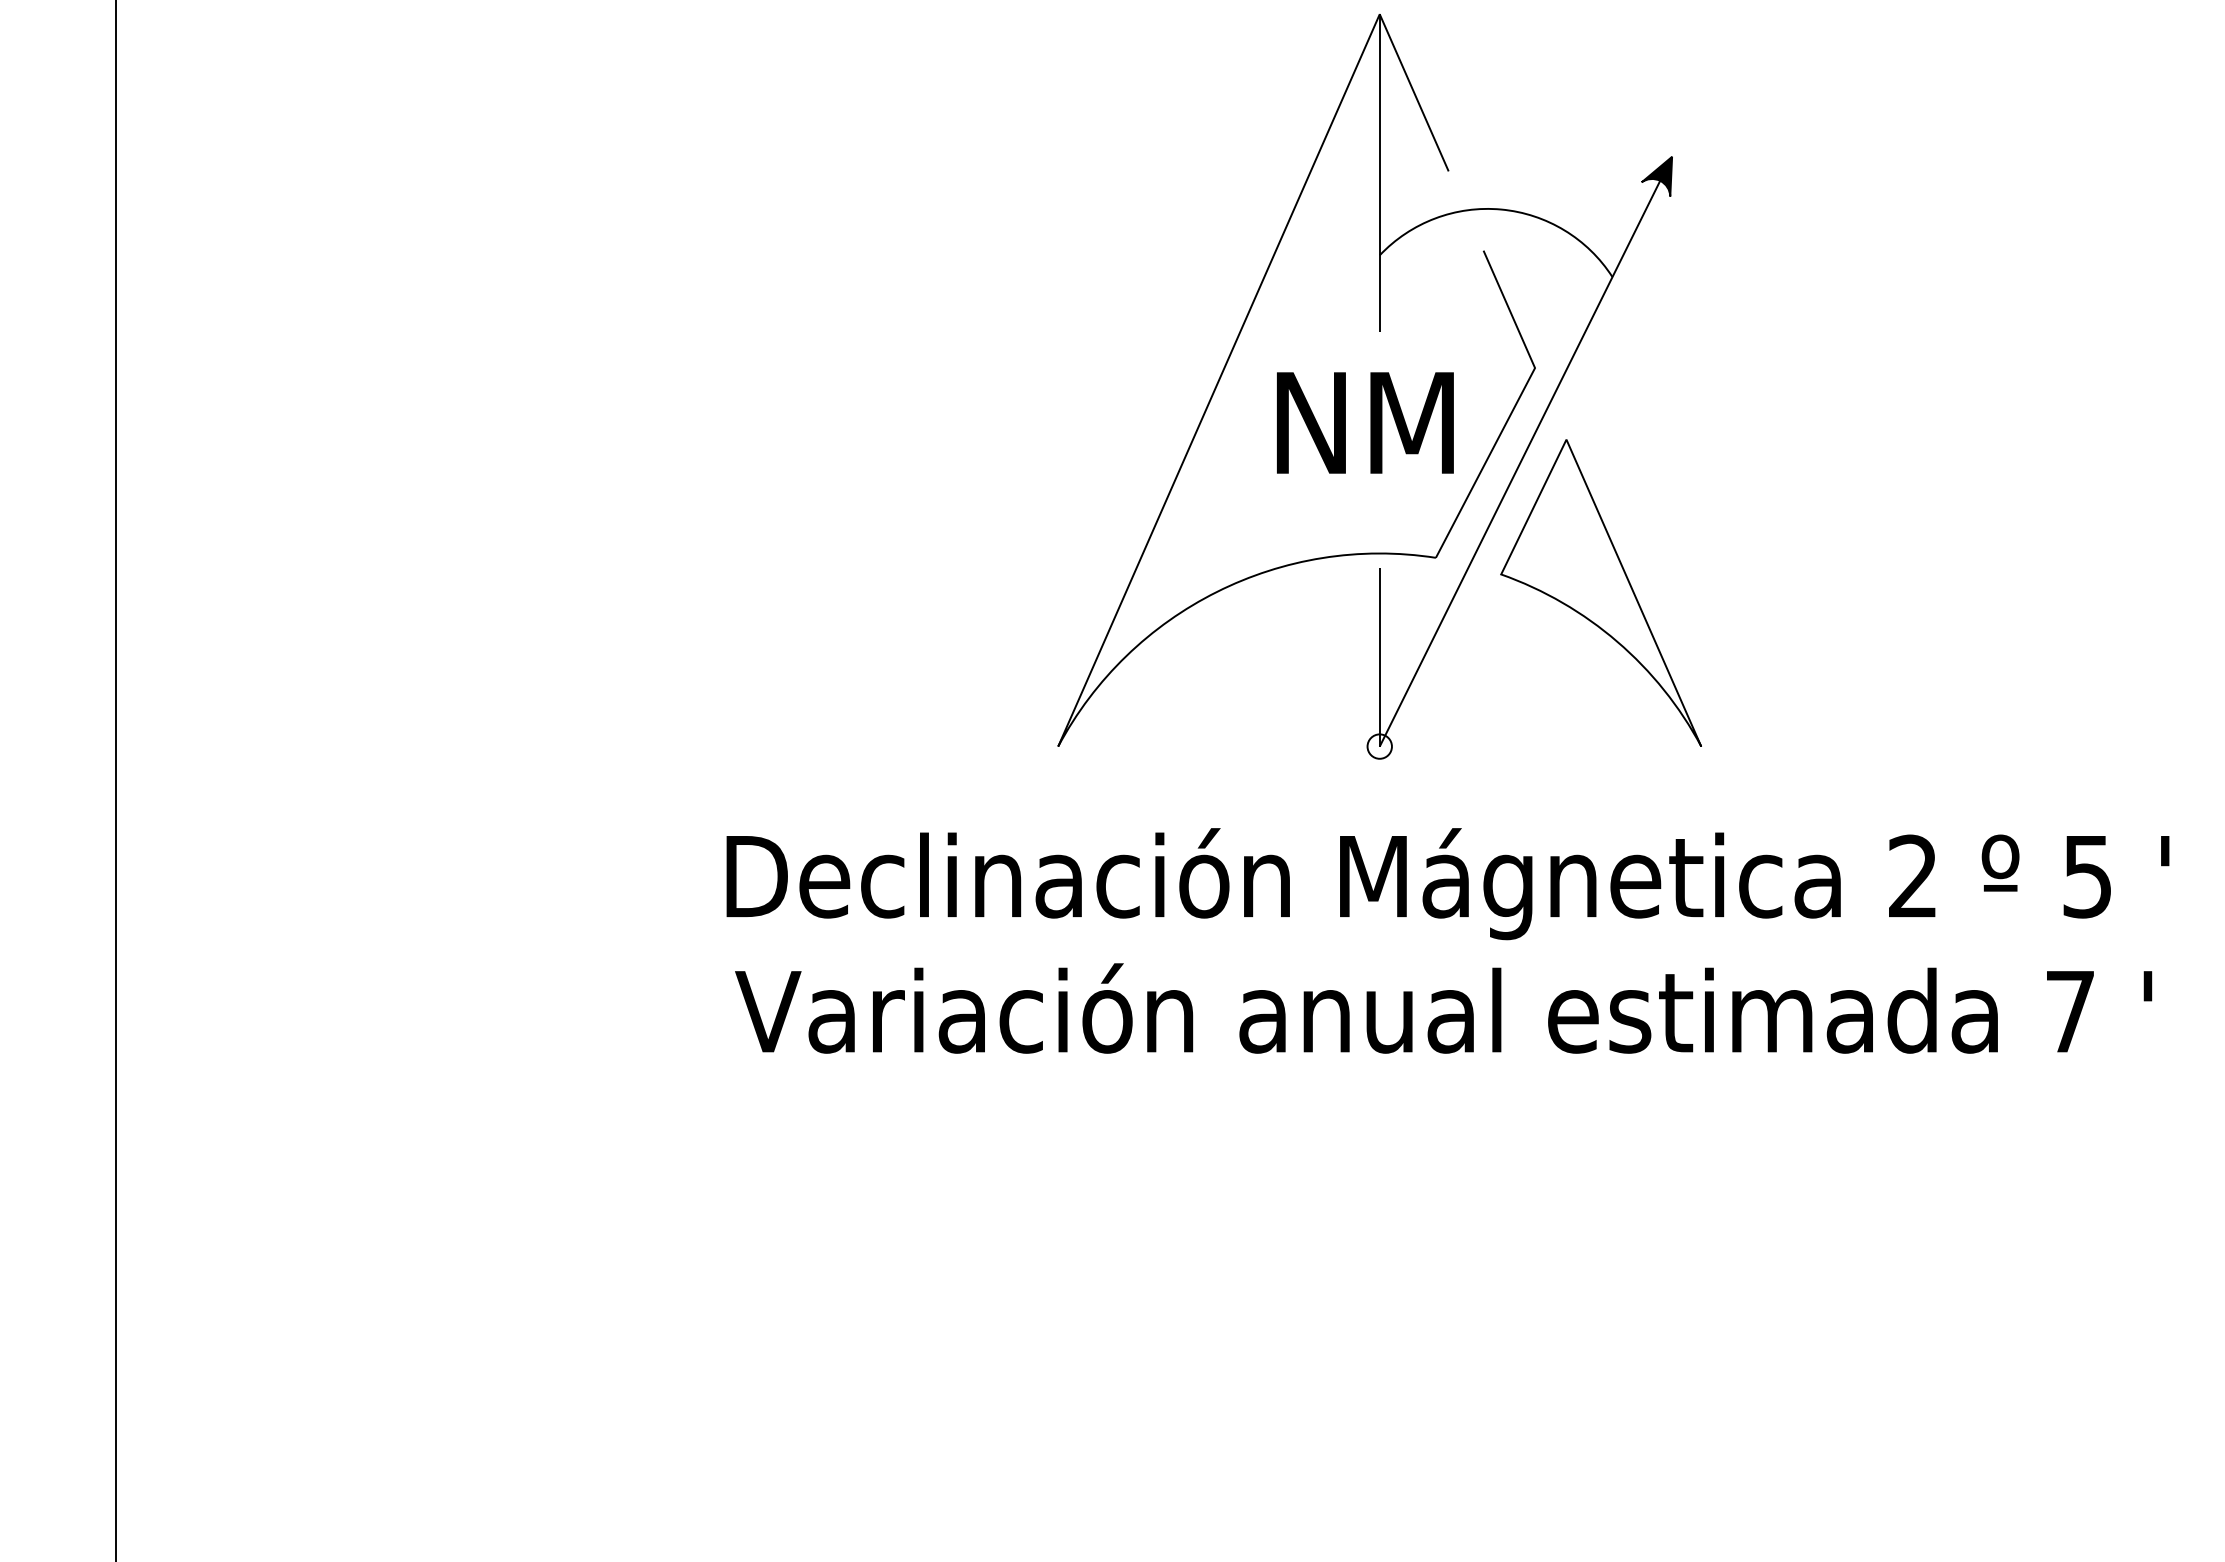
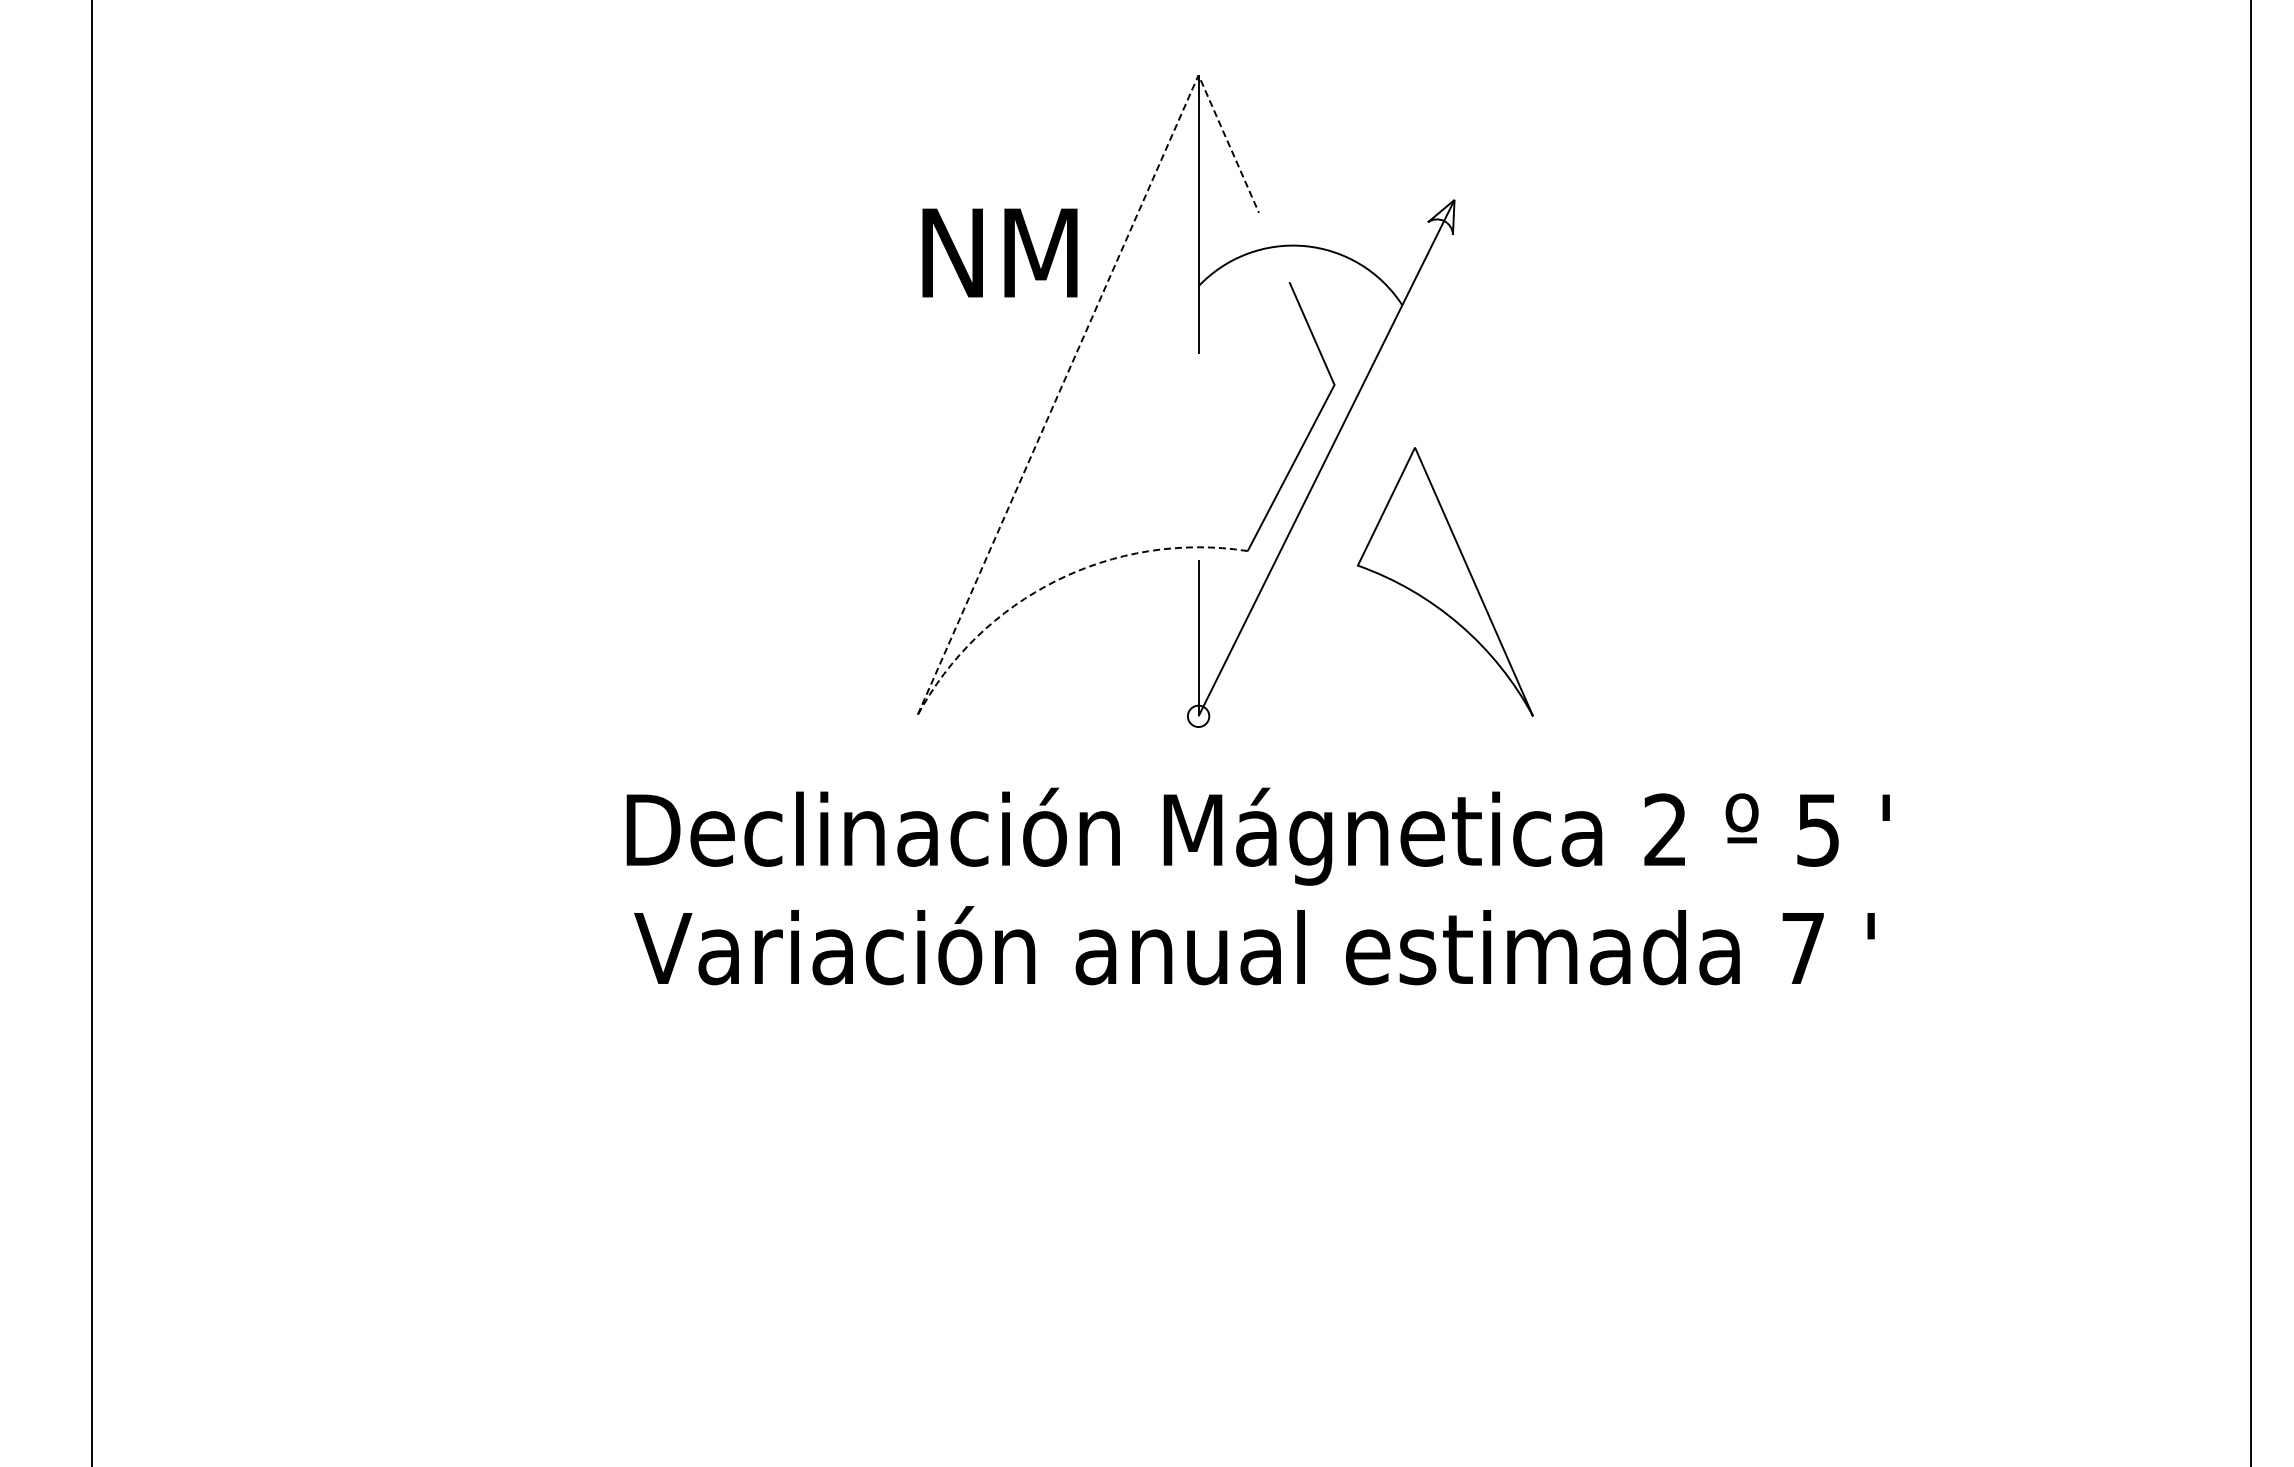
fill: (1656, 175) -> (1440, 216), removed
text: (1364, 422) -> (999, 252), moved
line: (1155, 524) -> (1002, 521), solid -> dashed
part: (1601, 592) -> (1445, 581), moved

